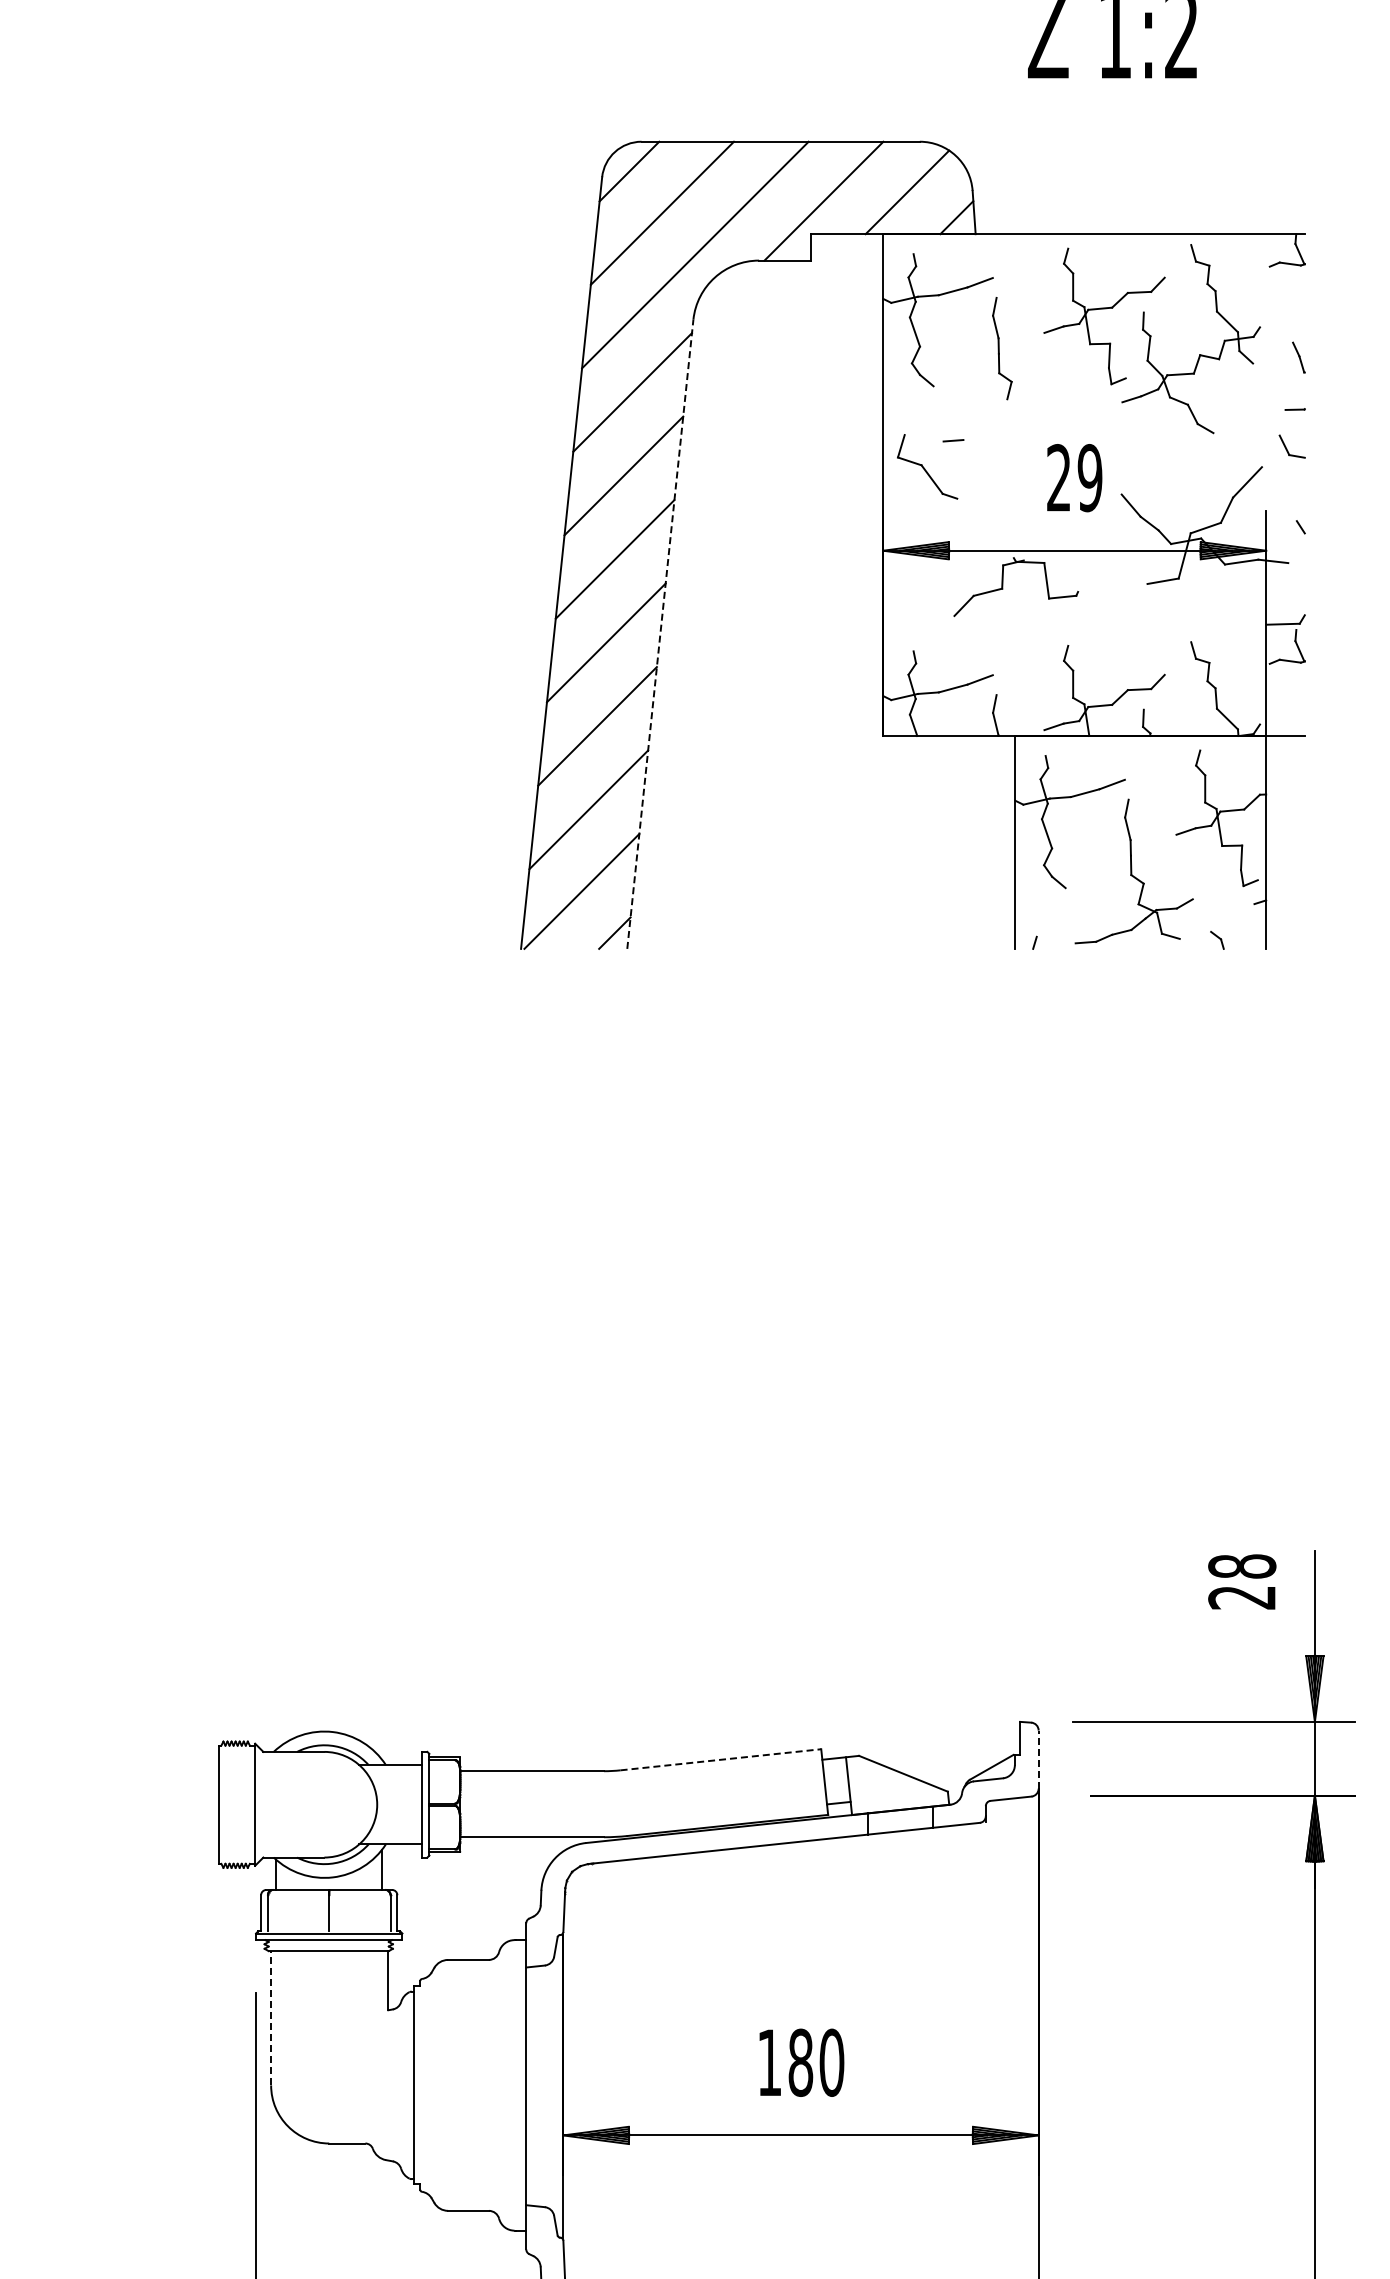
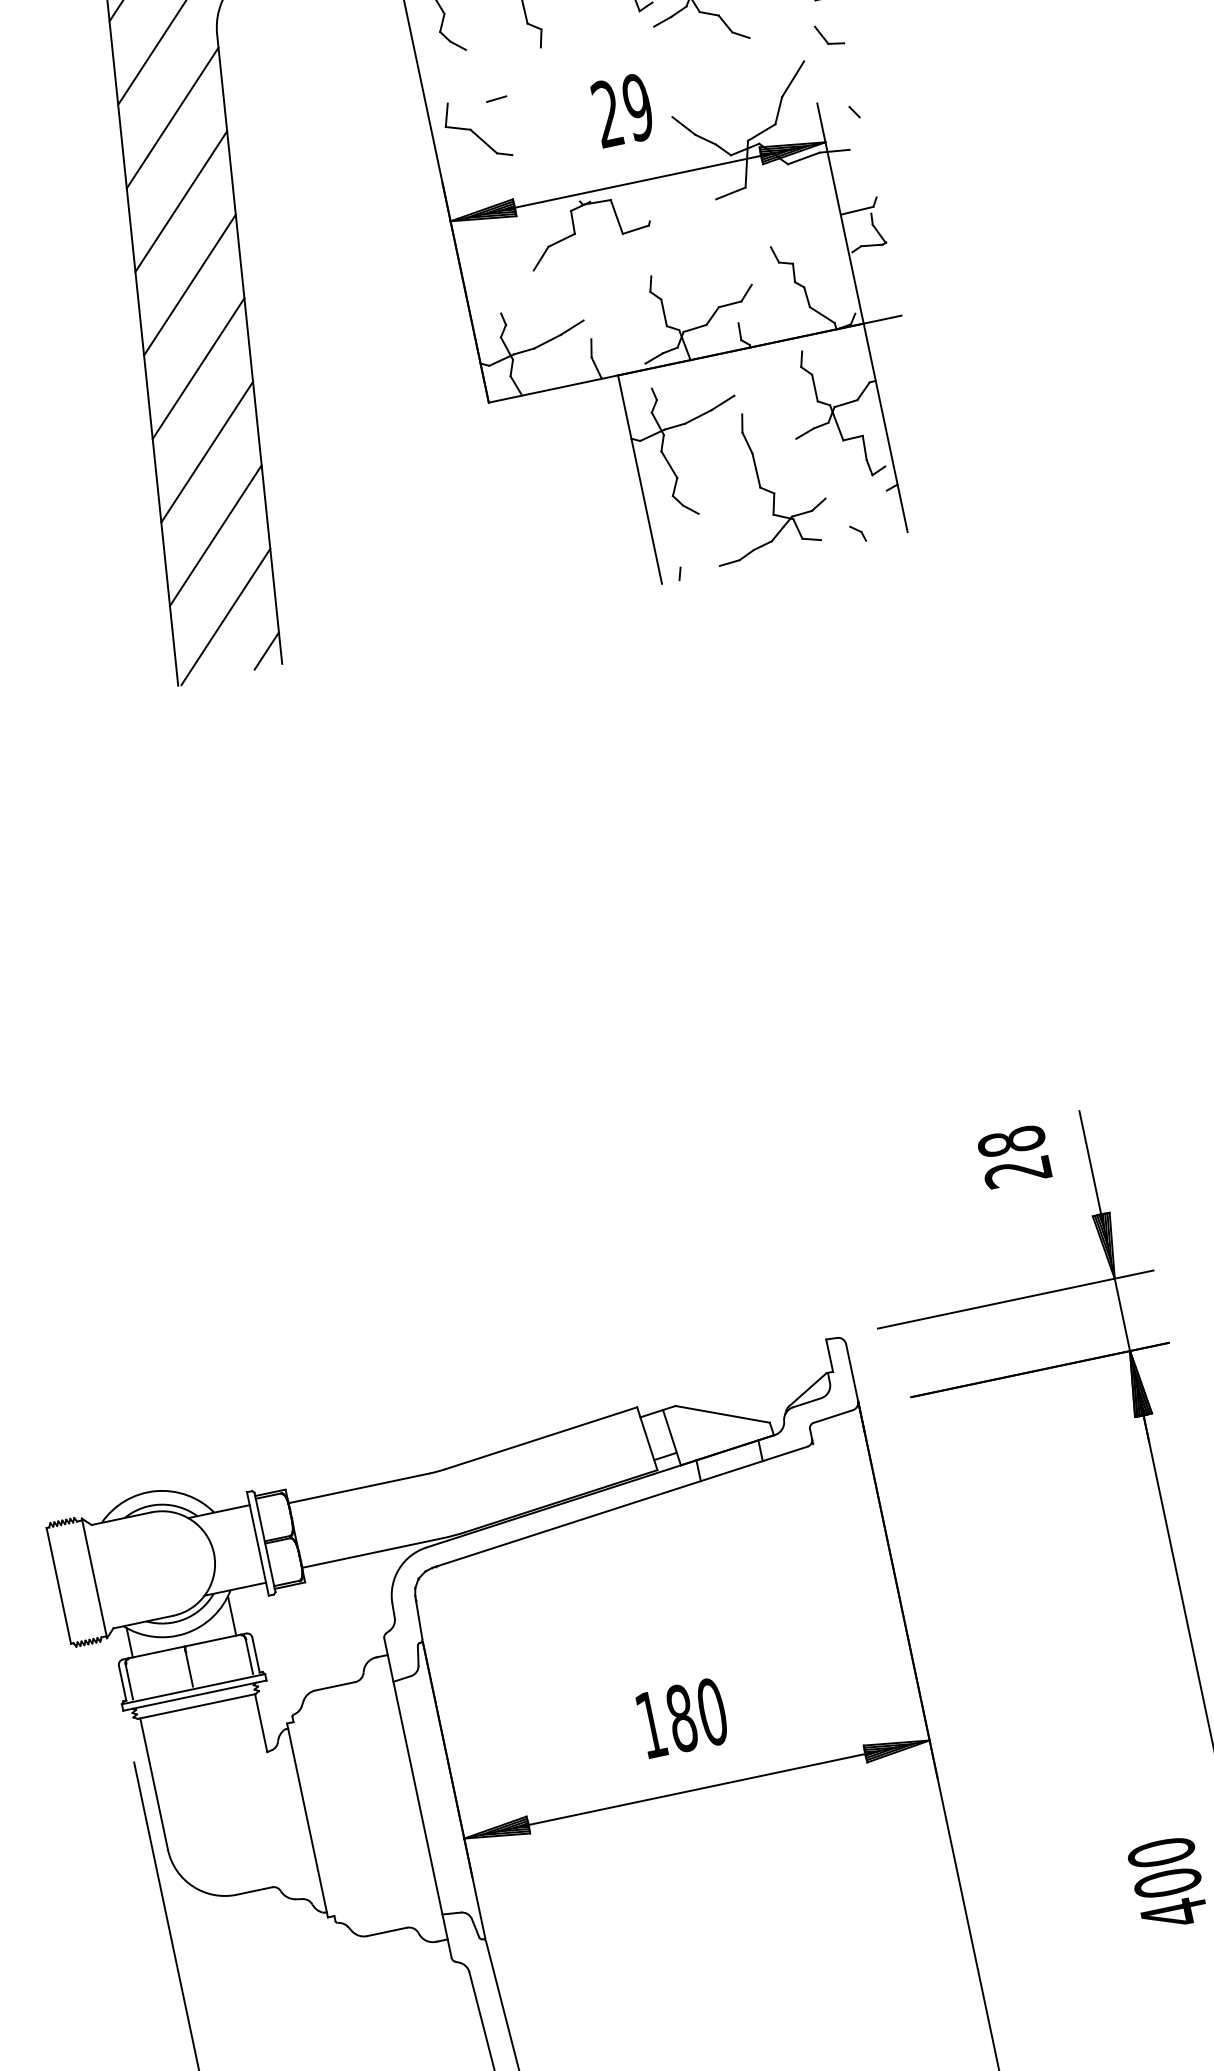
line: (660, 633) -> (249, 348), dashed -> solid
line: (720, 1759) -> (540, 1438), dashed -> solid
line: (1038, 1759) -> (851, 1372), dashed -> solid
line: (271, 2017) -> (154, 1783), dashed -> solid

